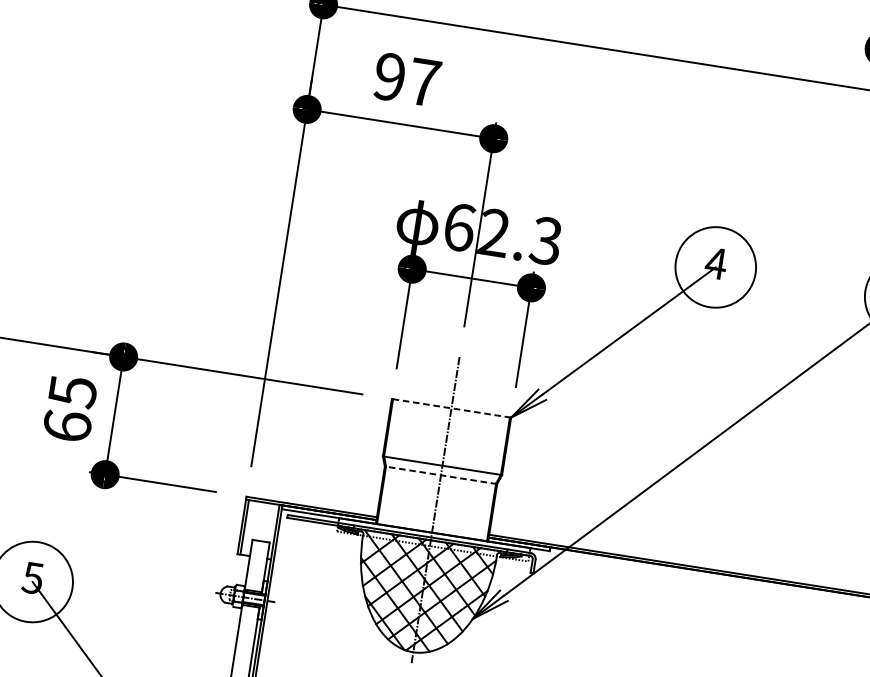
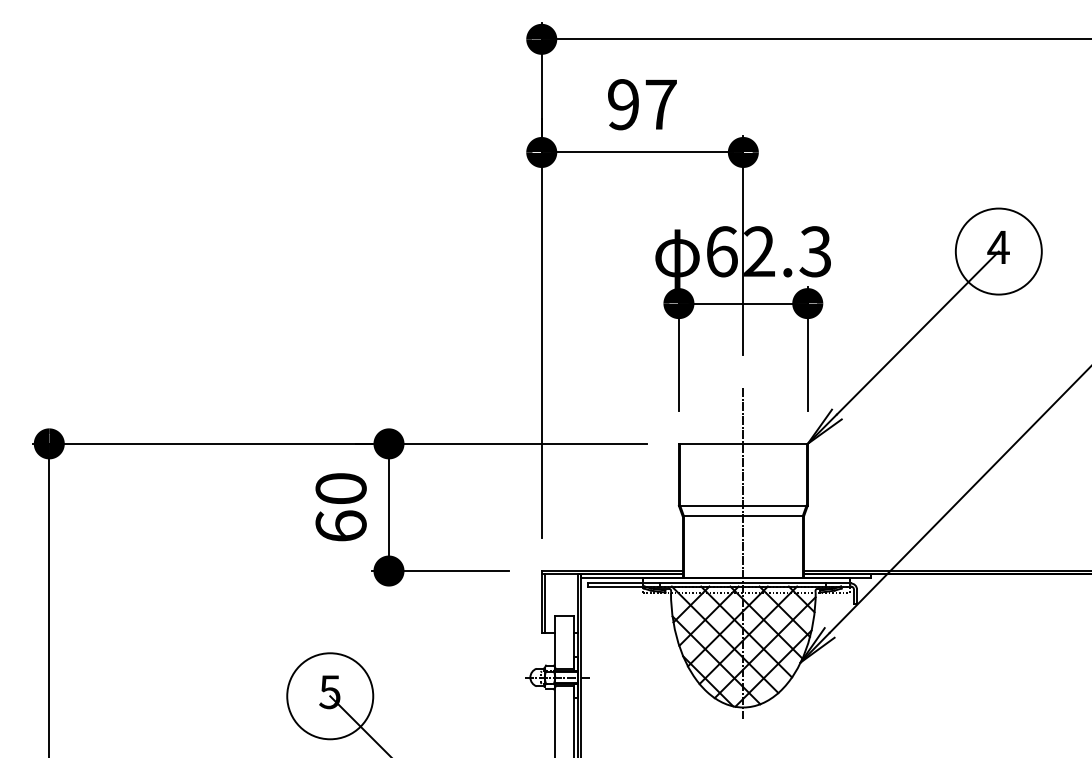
text: (72, 392) -> (340, 489), 65 -> 60
line: (450, 407) -> (742, 443), dashed -> solid
line: (441, 475) -> (743, 516), dashed -> solid

